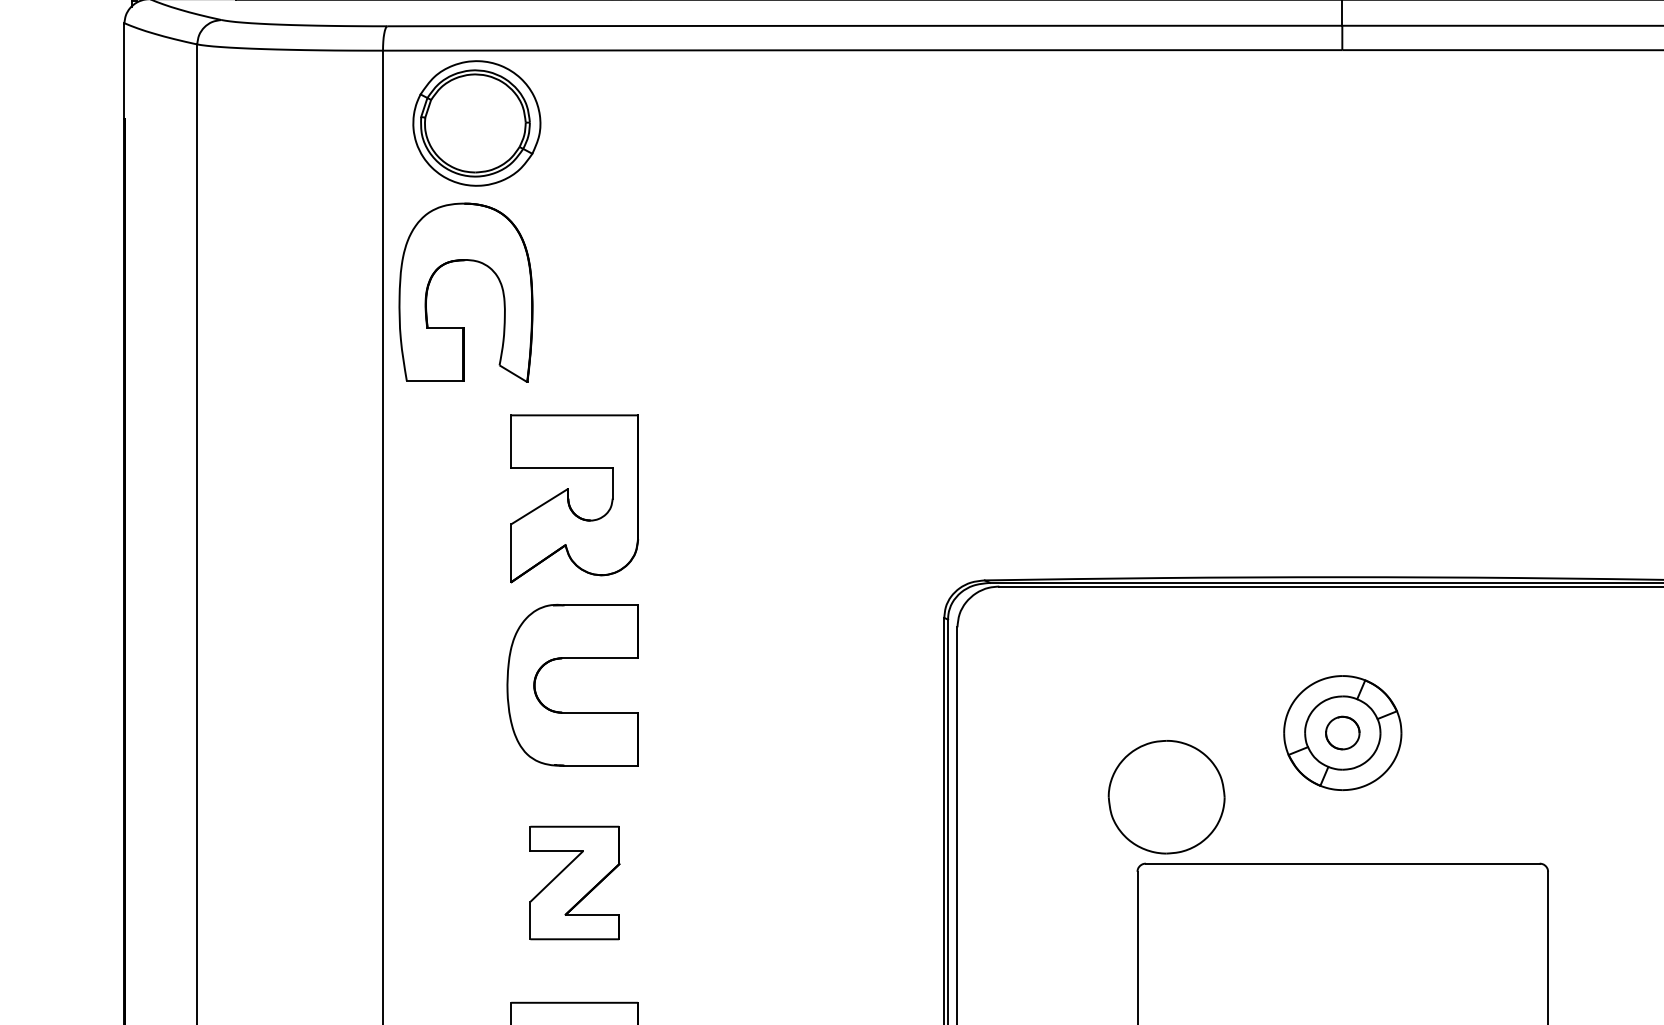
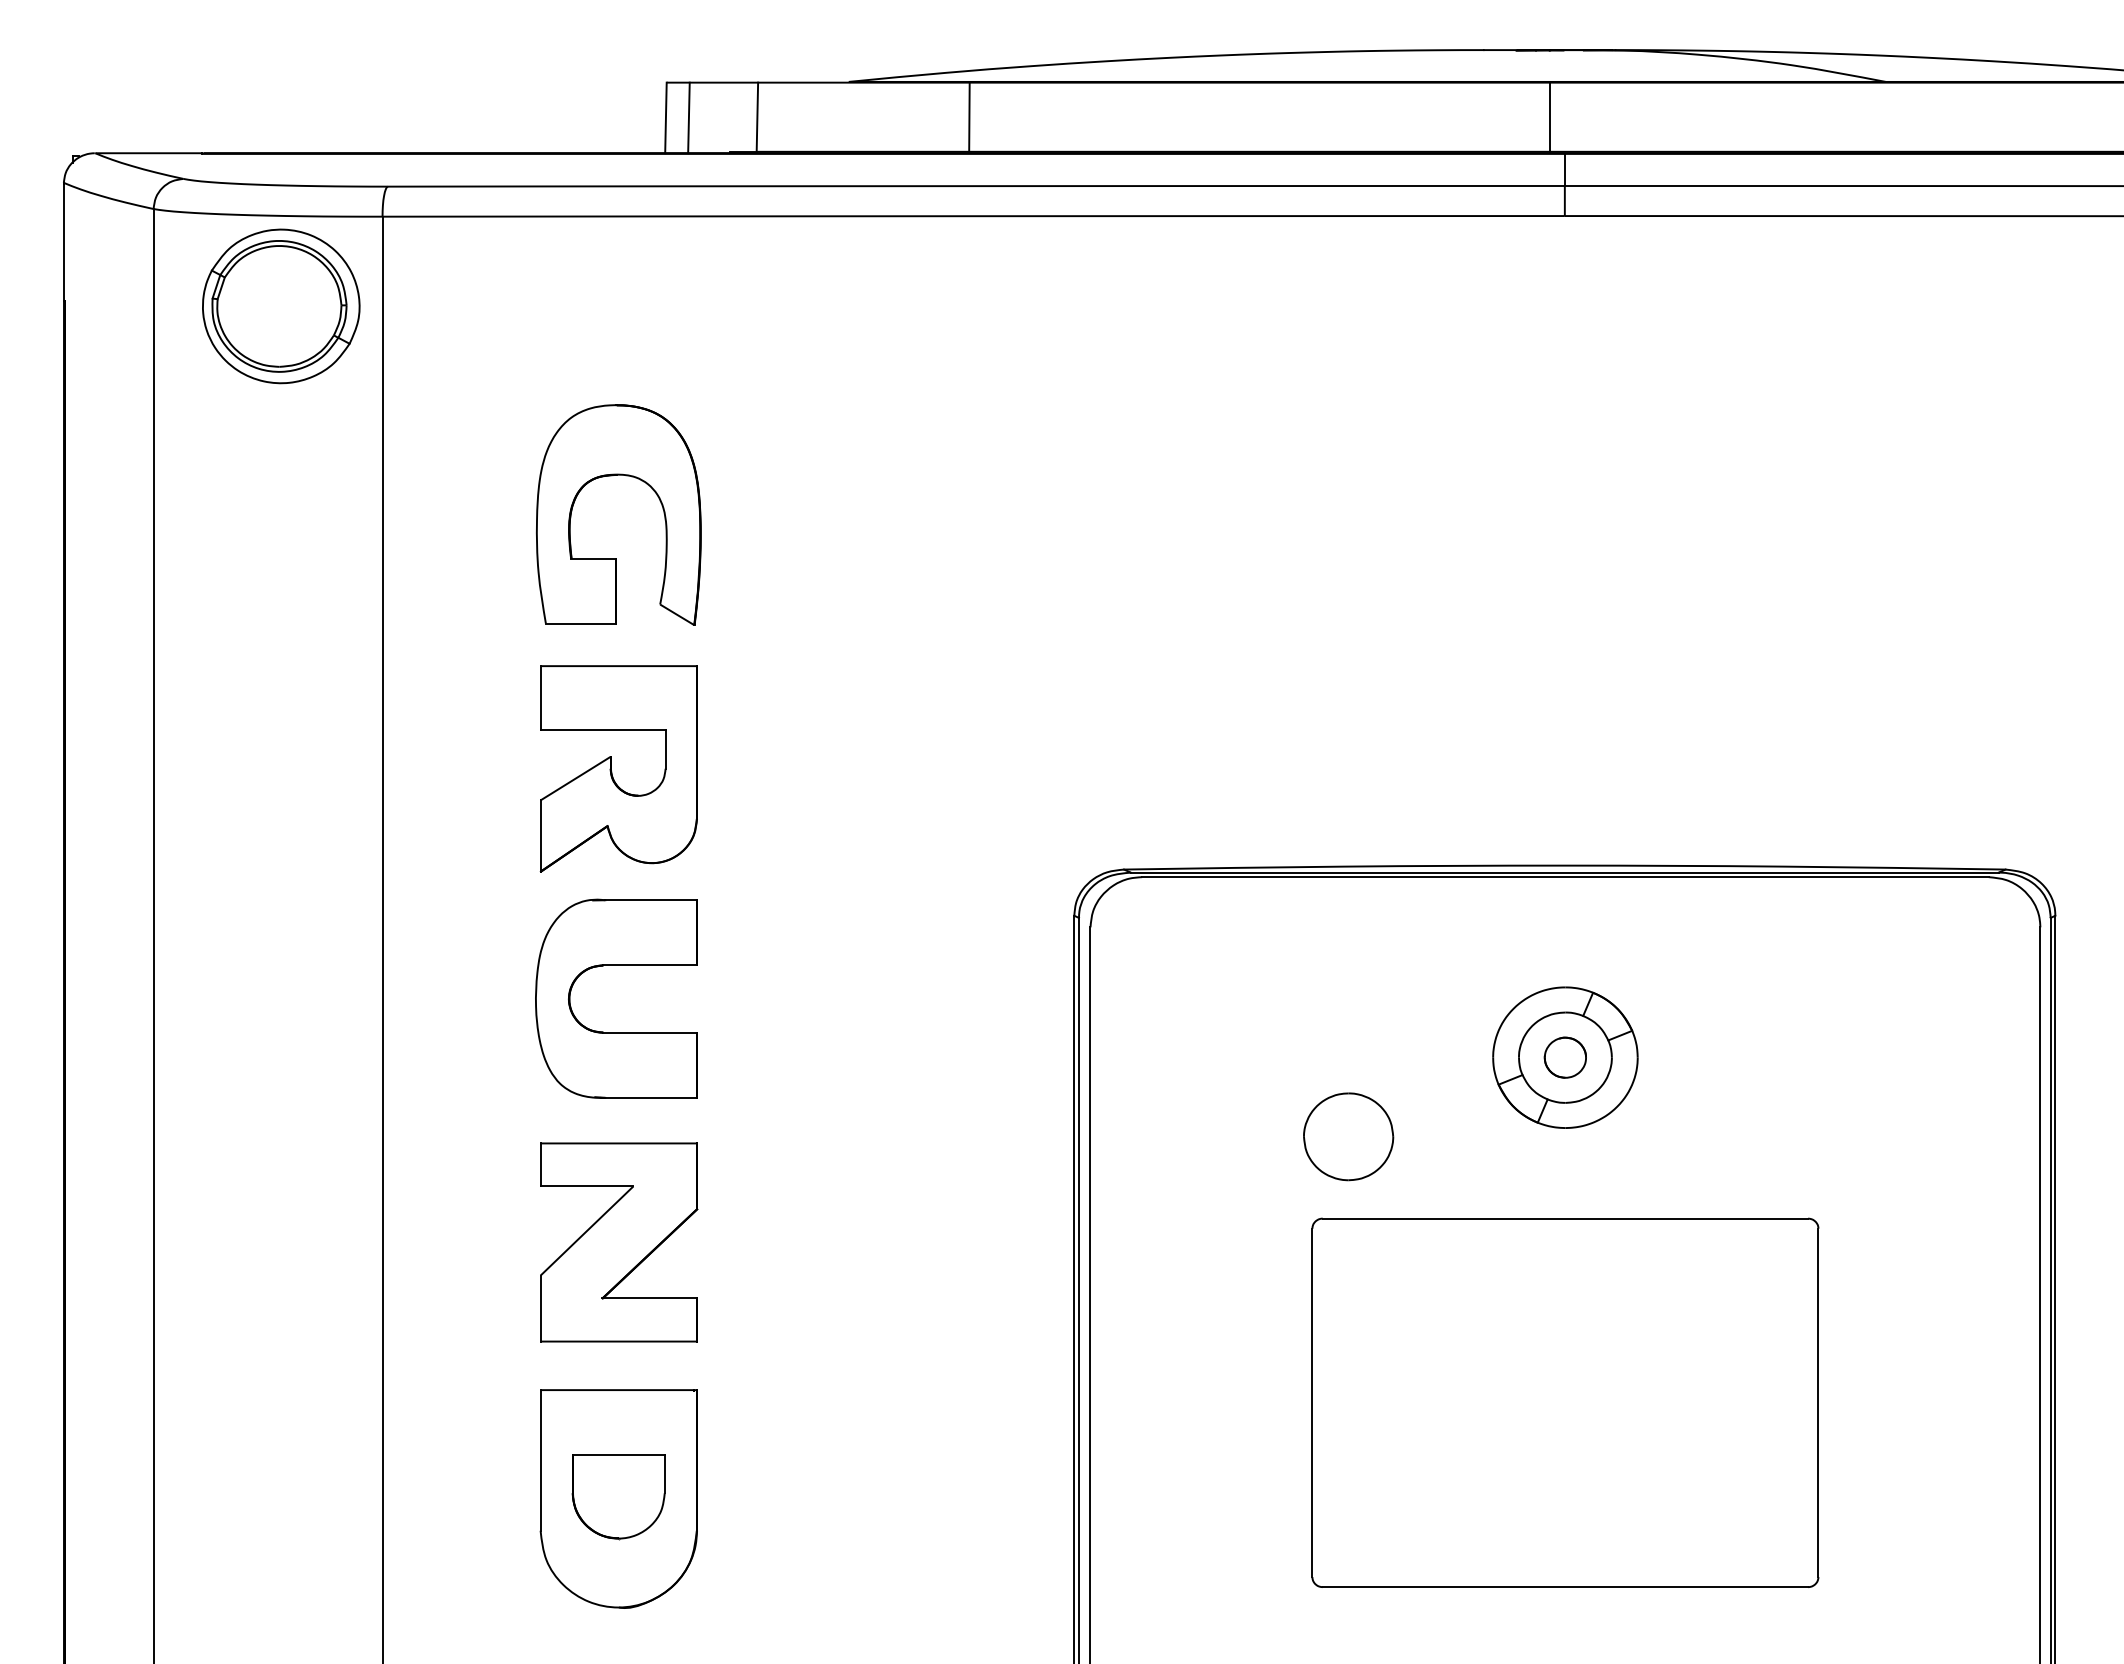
part: (477, 123) -> (281, 306), moved
part: (460, 261) -> (612, 476), moved
part: (1166, 797) -> (1348, 1136), size x0.62
part: (575, 883) -> (619, 1242), size x1.43

